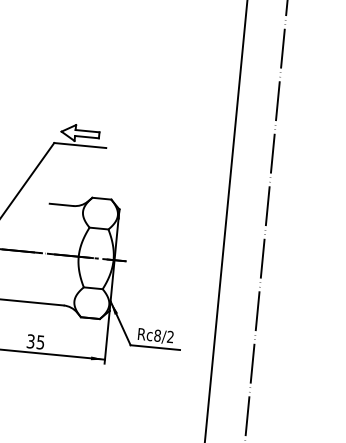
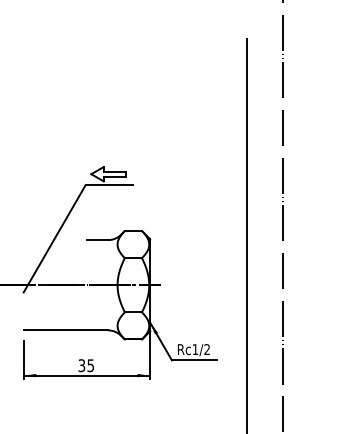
text: (157, 335) -> (195, 349), Rc8/2 -> Rc1/2

